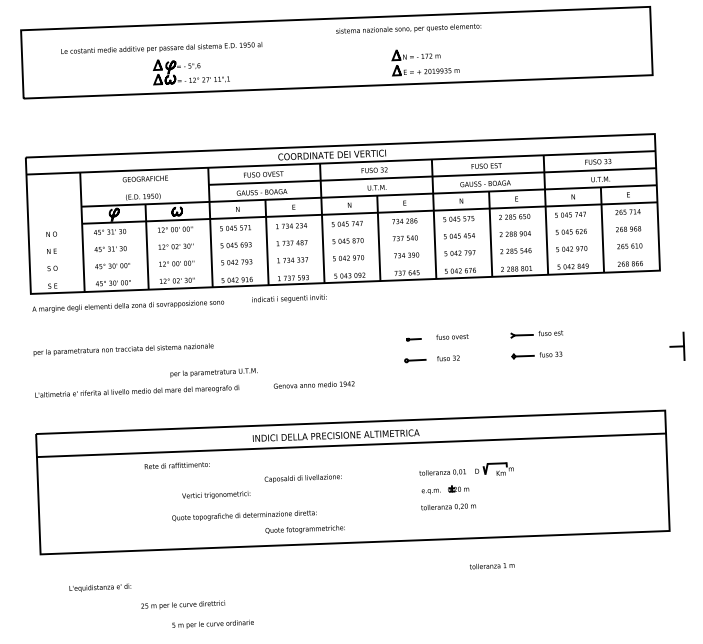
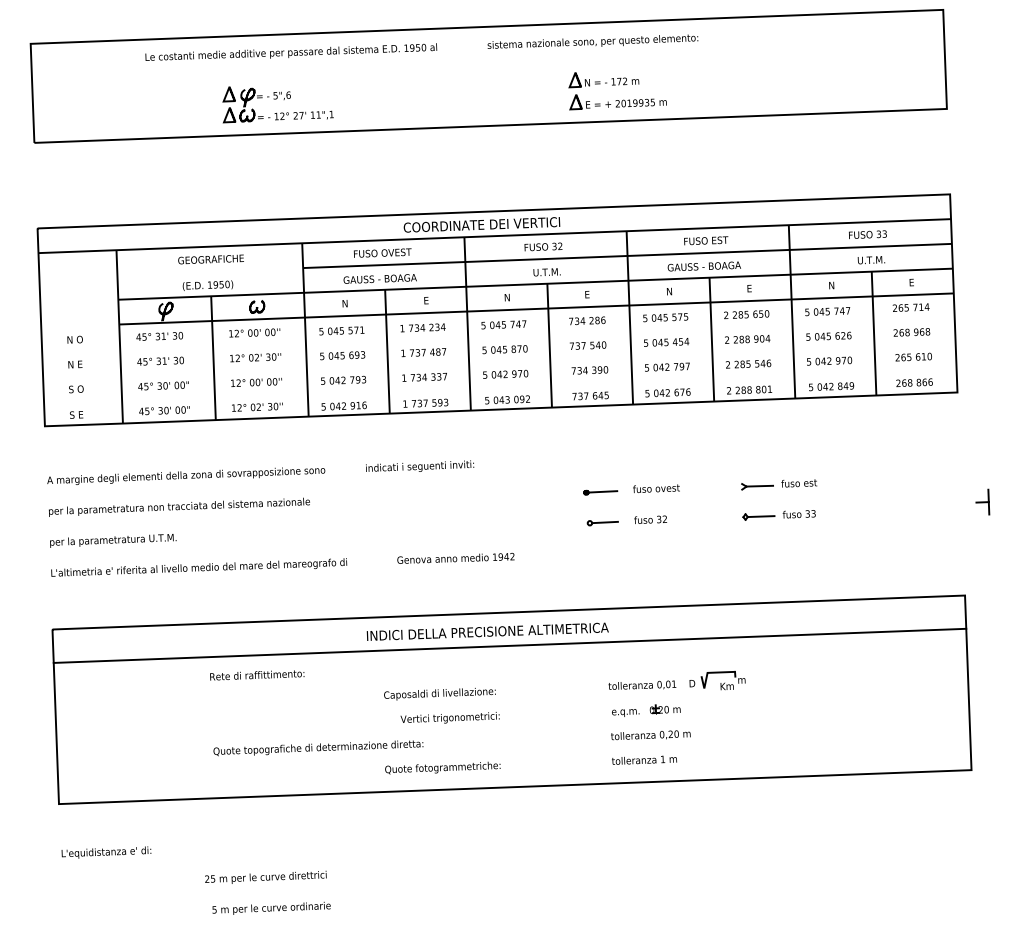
text: (161, 47) -> (290, 51), moved
text: (289, 298) -> (420, 466), moved
text: (128, 306) -> (186, 476), moved
part: (413, 339) -> (599, 492), size x1.67
part: (677, 345) -> (982, 501), size x0.62
text: (213, 372) -> (112, 540), moved
text: (216, 494) -> (450, 717), moved
text: (244, 515) -> (318, 747), moved
text: (492, 566) -> (644, 760), moved
text: (100, 587) -> (106, 852), moved
text: (212, 623) -> (270, 907), moved

